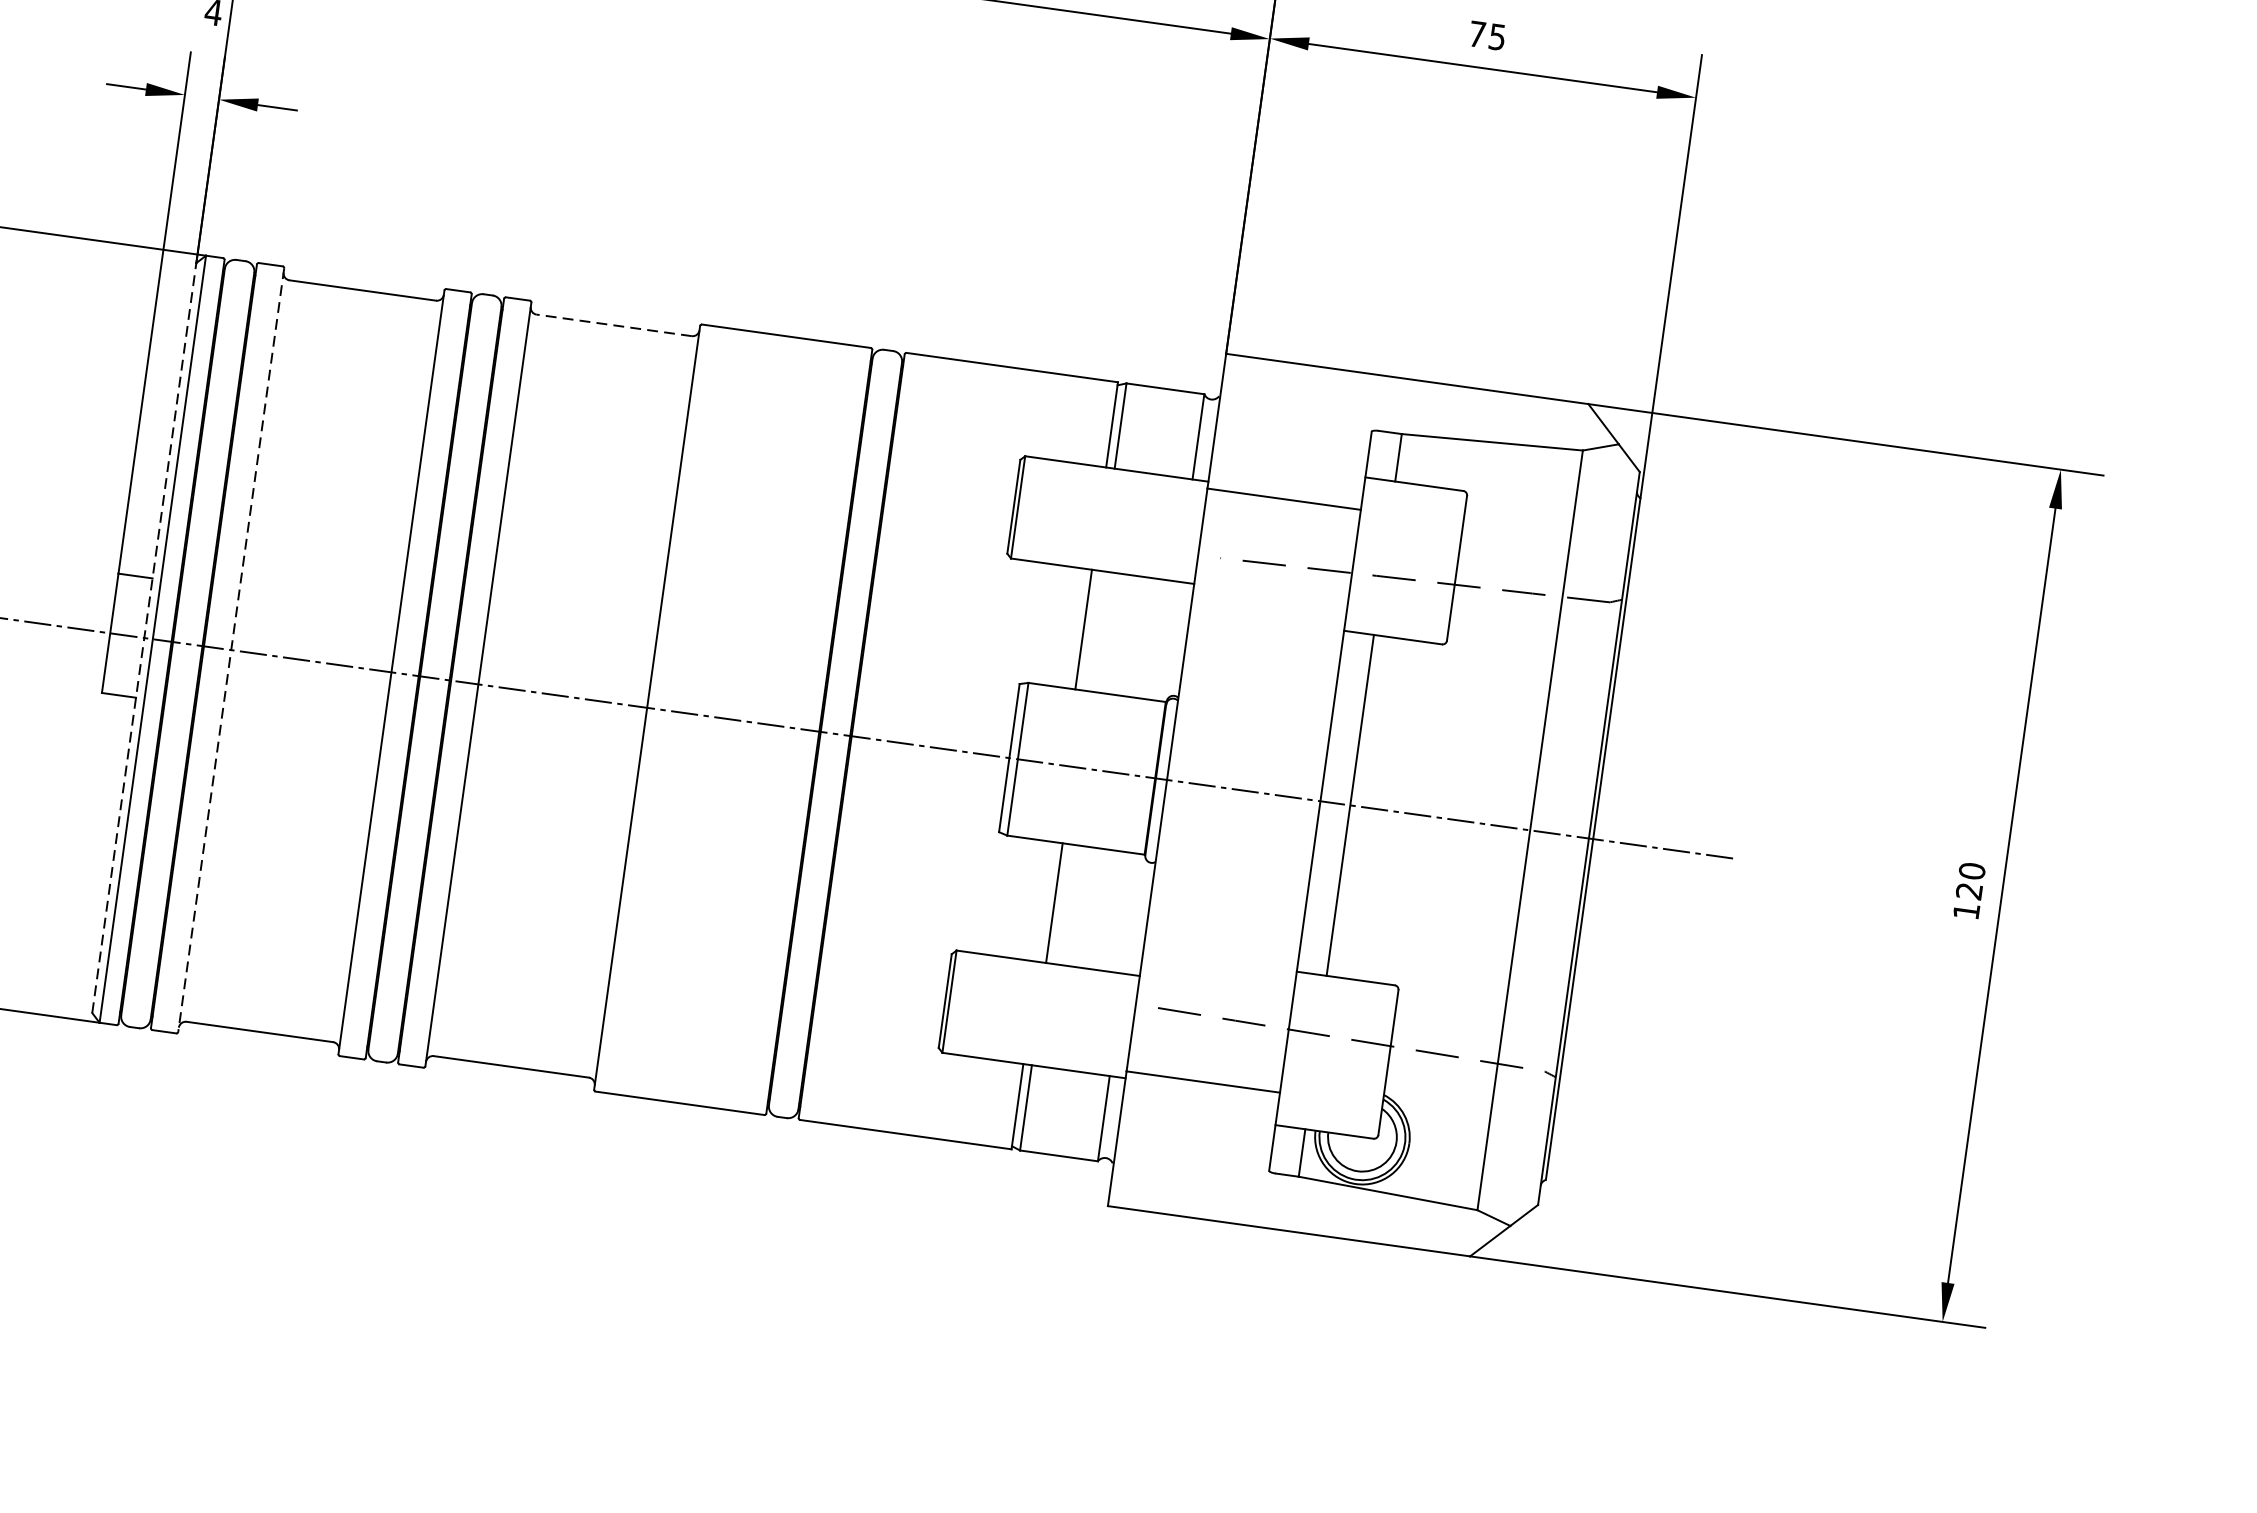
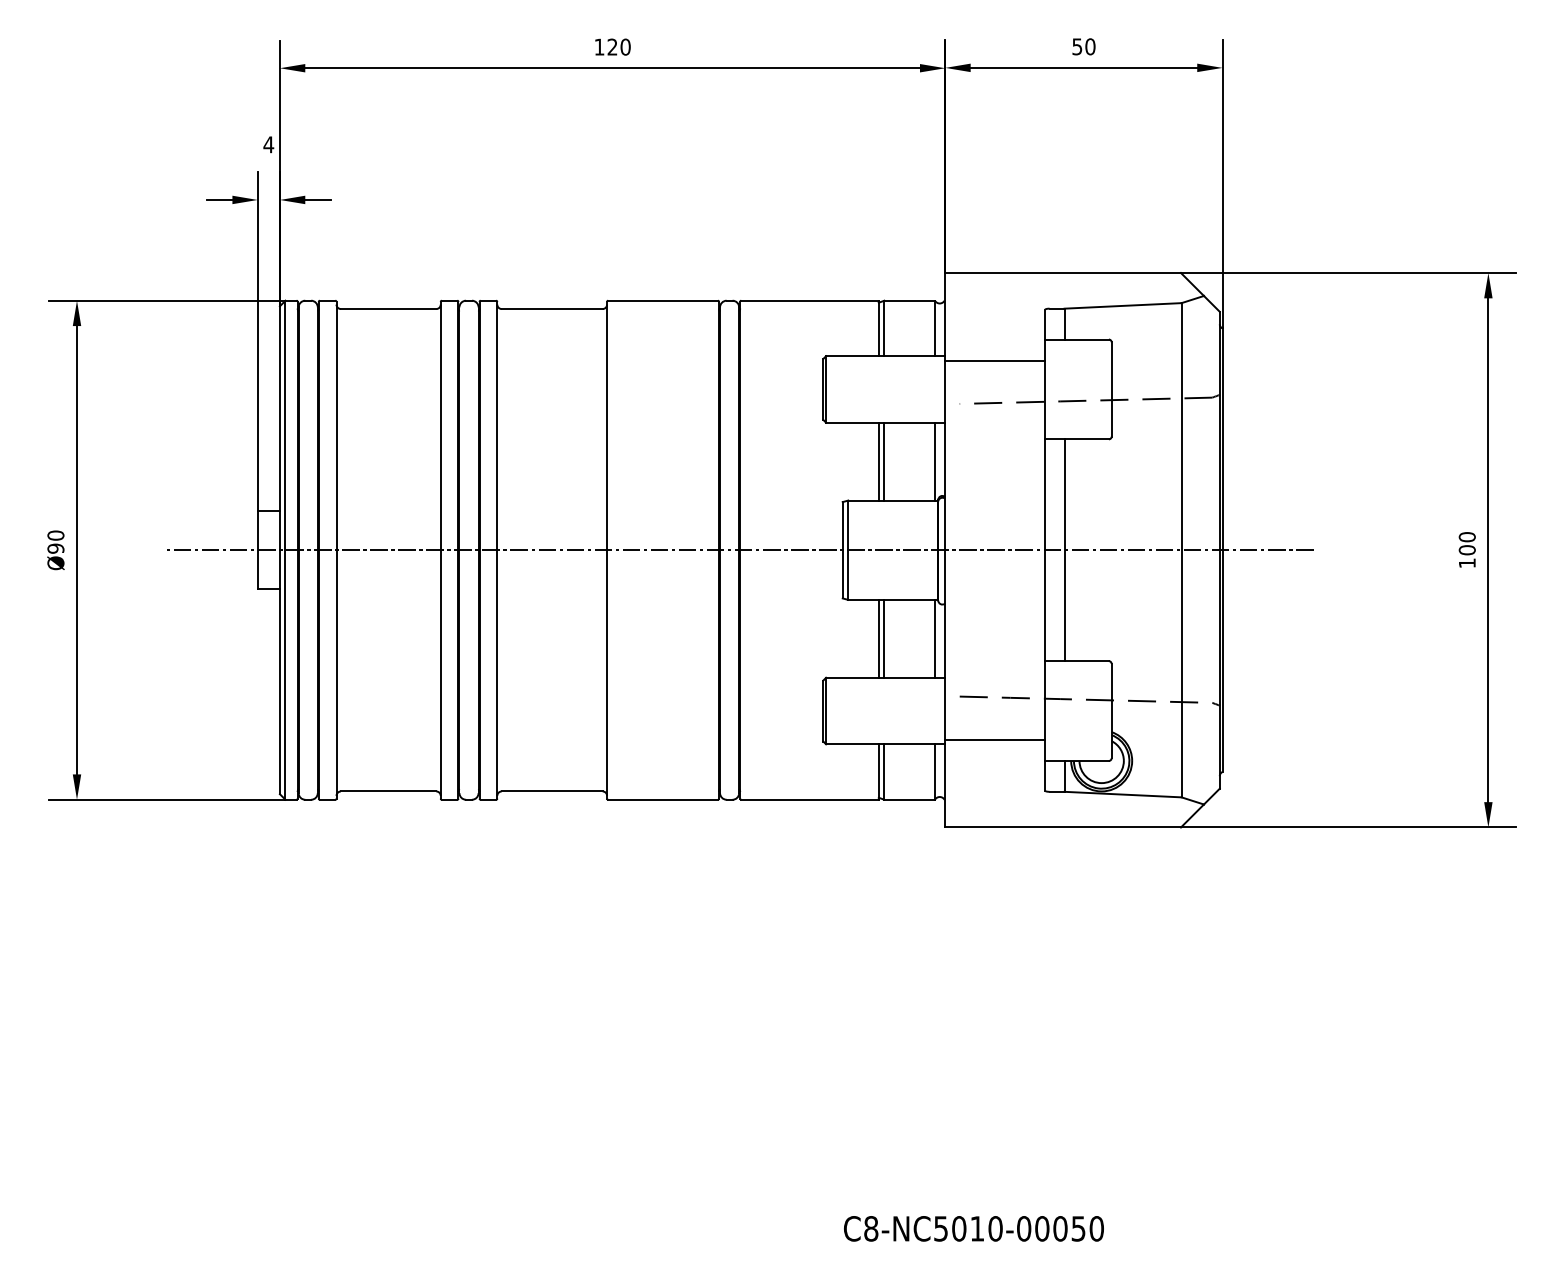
text: (1486, 35) -> (1083, 46), 75 -> 50
line: (613, 325) -> (551, 309), dashed -> solid
line: (1092, 630) -> (884, 461), added
line: (143, 638) -> (279, 550), dashed -> solid
line: (1169, 641) -> (934, 461), added
line: (231, 650) -> (336, 550), dashed -> solid
text: (1968, 891) -> (1466, 550), 120 -> 100
line: (1045, 901) -> (878, 638), added
line: (1131, 913) -> (934, 638), added

